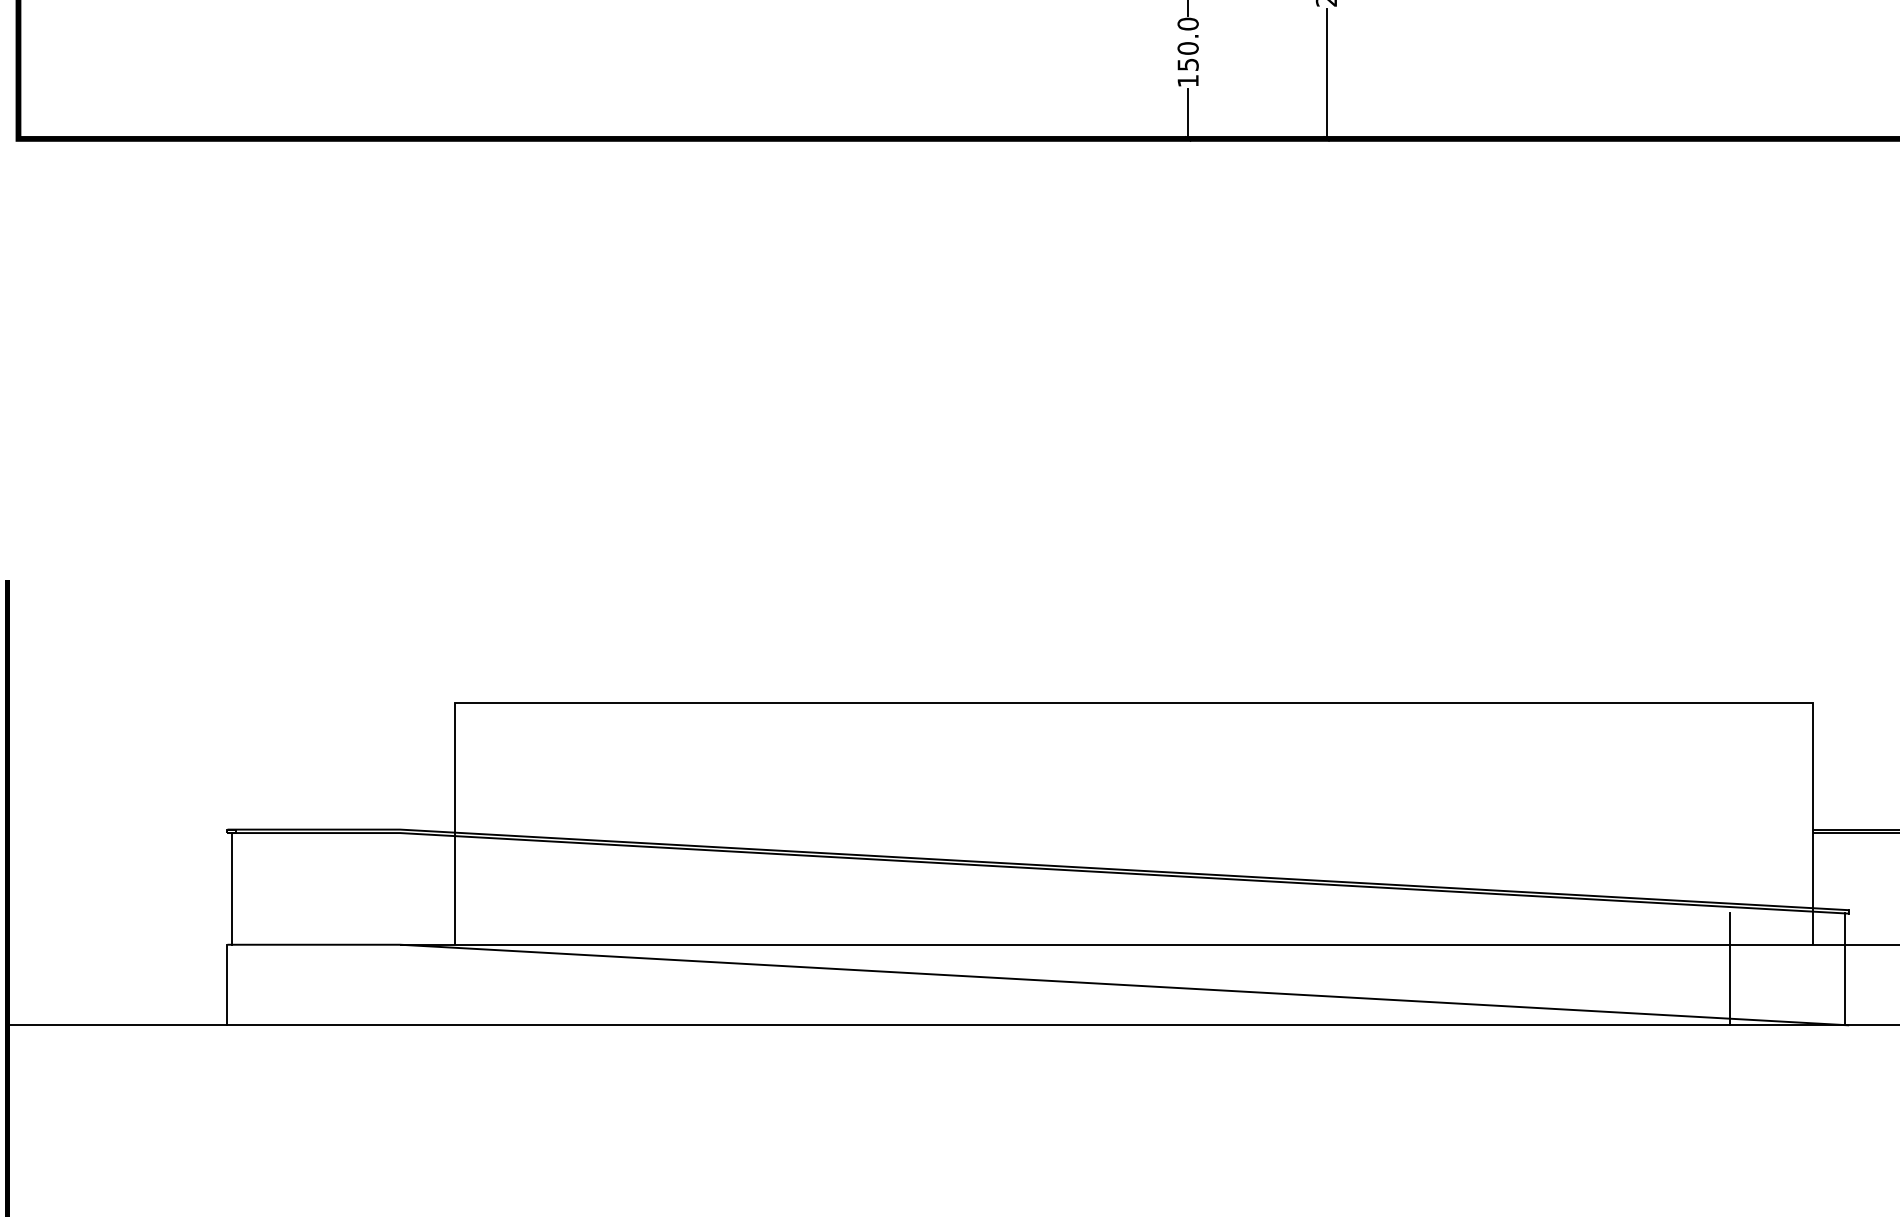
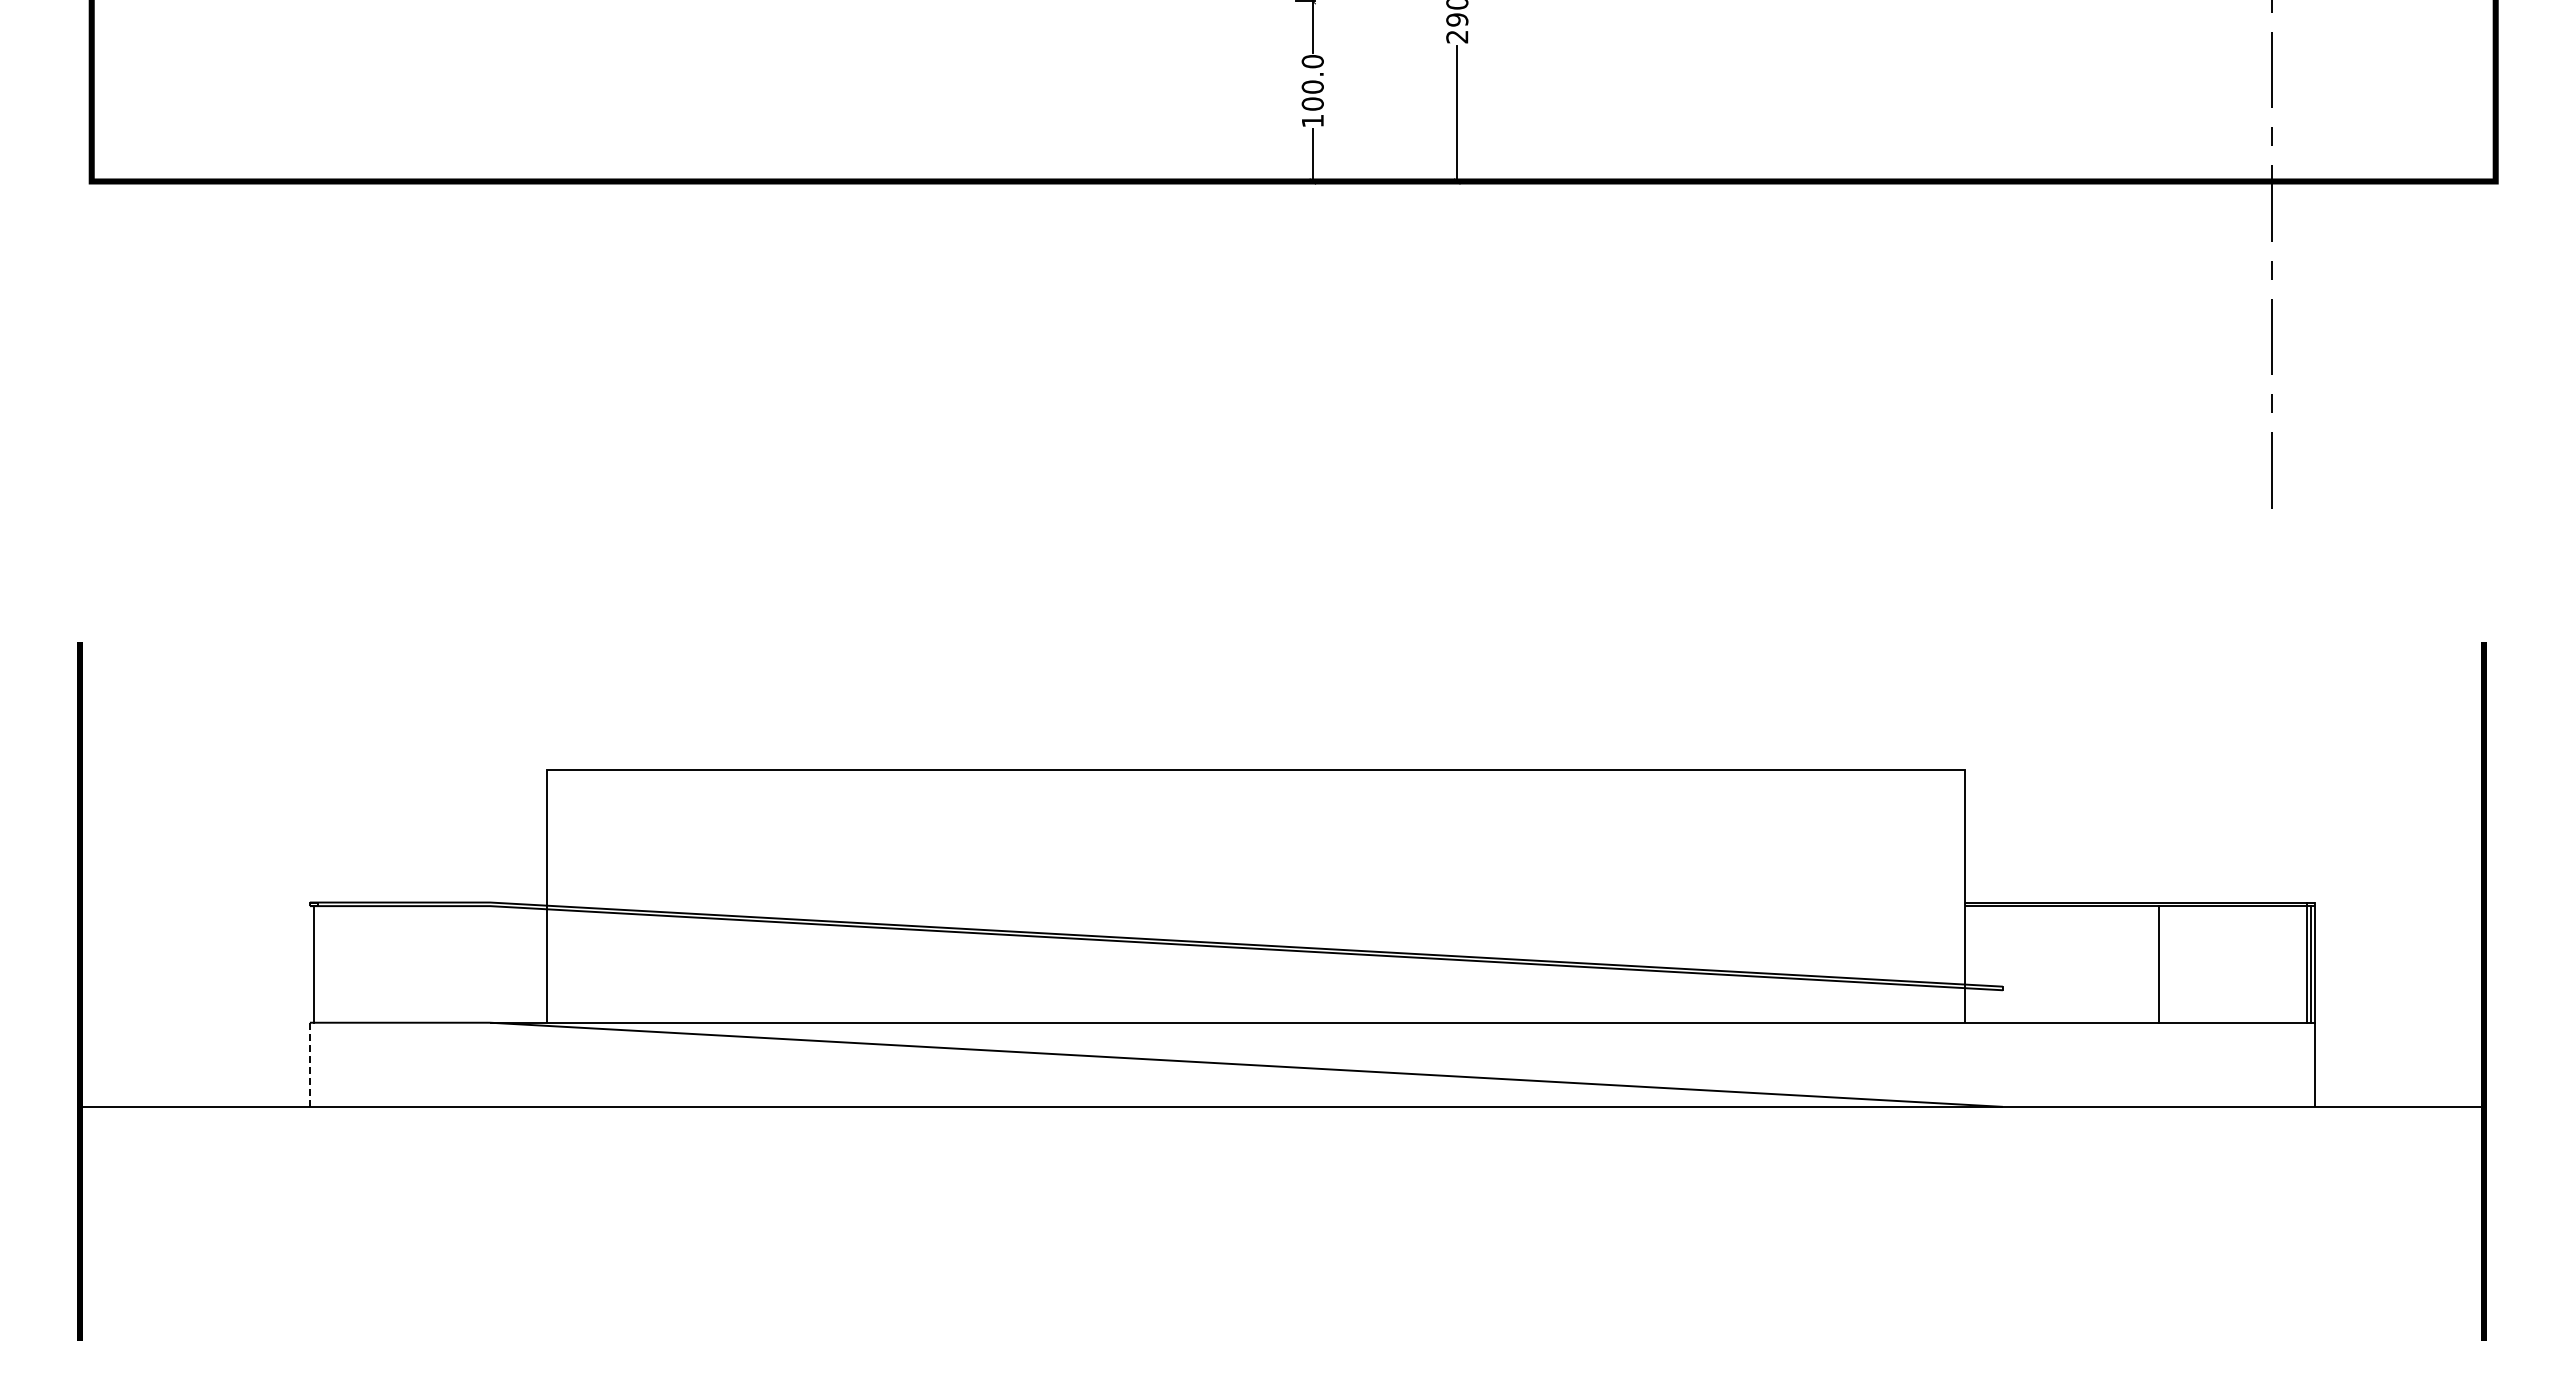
text: (1187, 64) -> (1312, 103), 150.0 -> 100.0
line: (1730, 969) -> (1878, 1048), removed
line: (1844, 969) -> (1998, 1048), removed
line: (227, 985) -> (309, 1065), solid -> dashed

